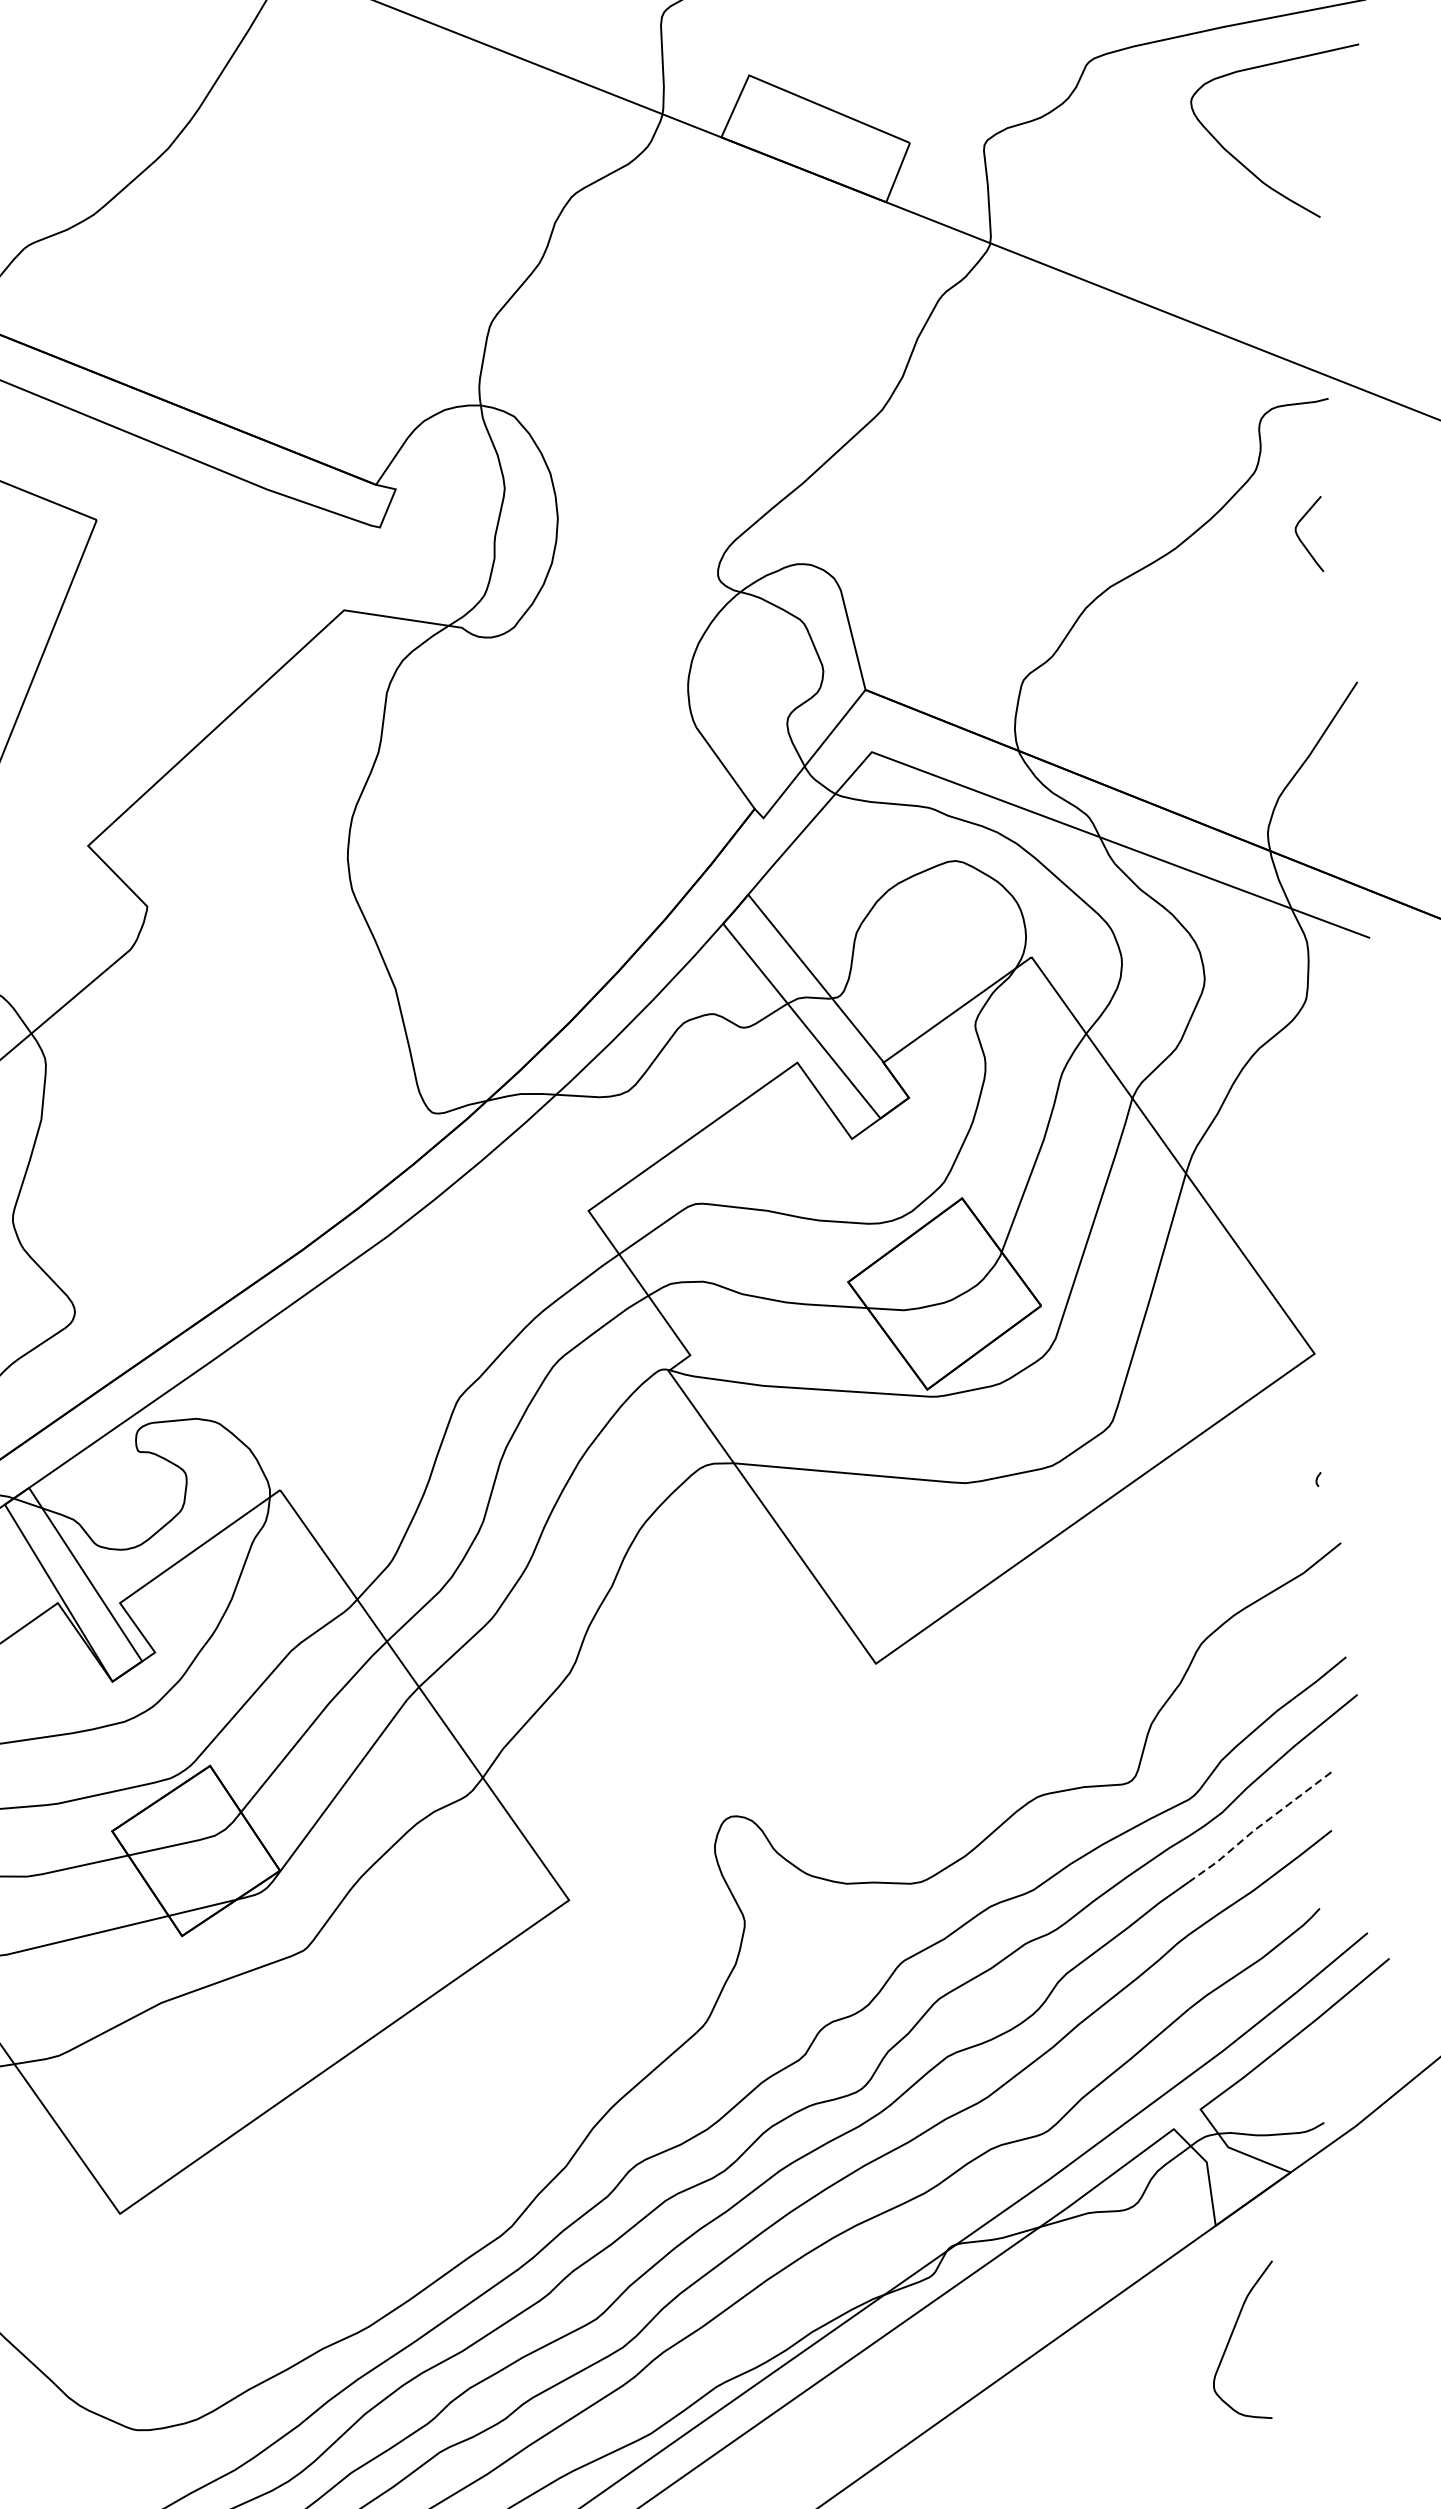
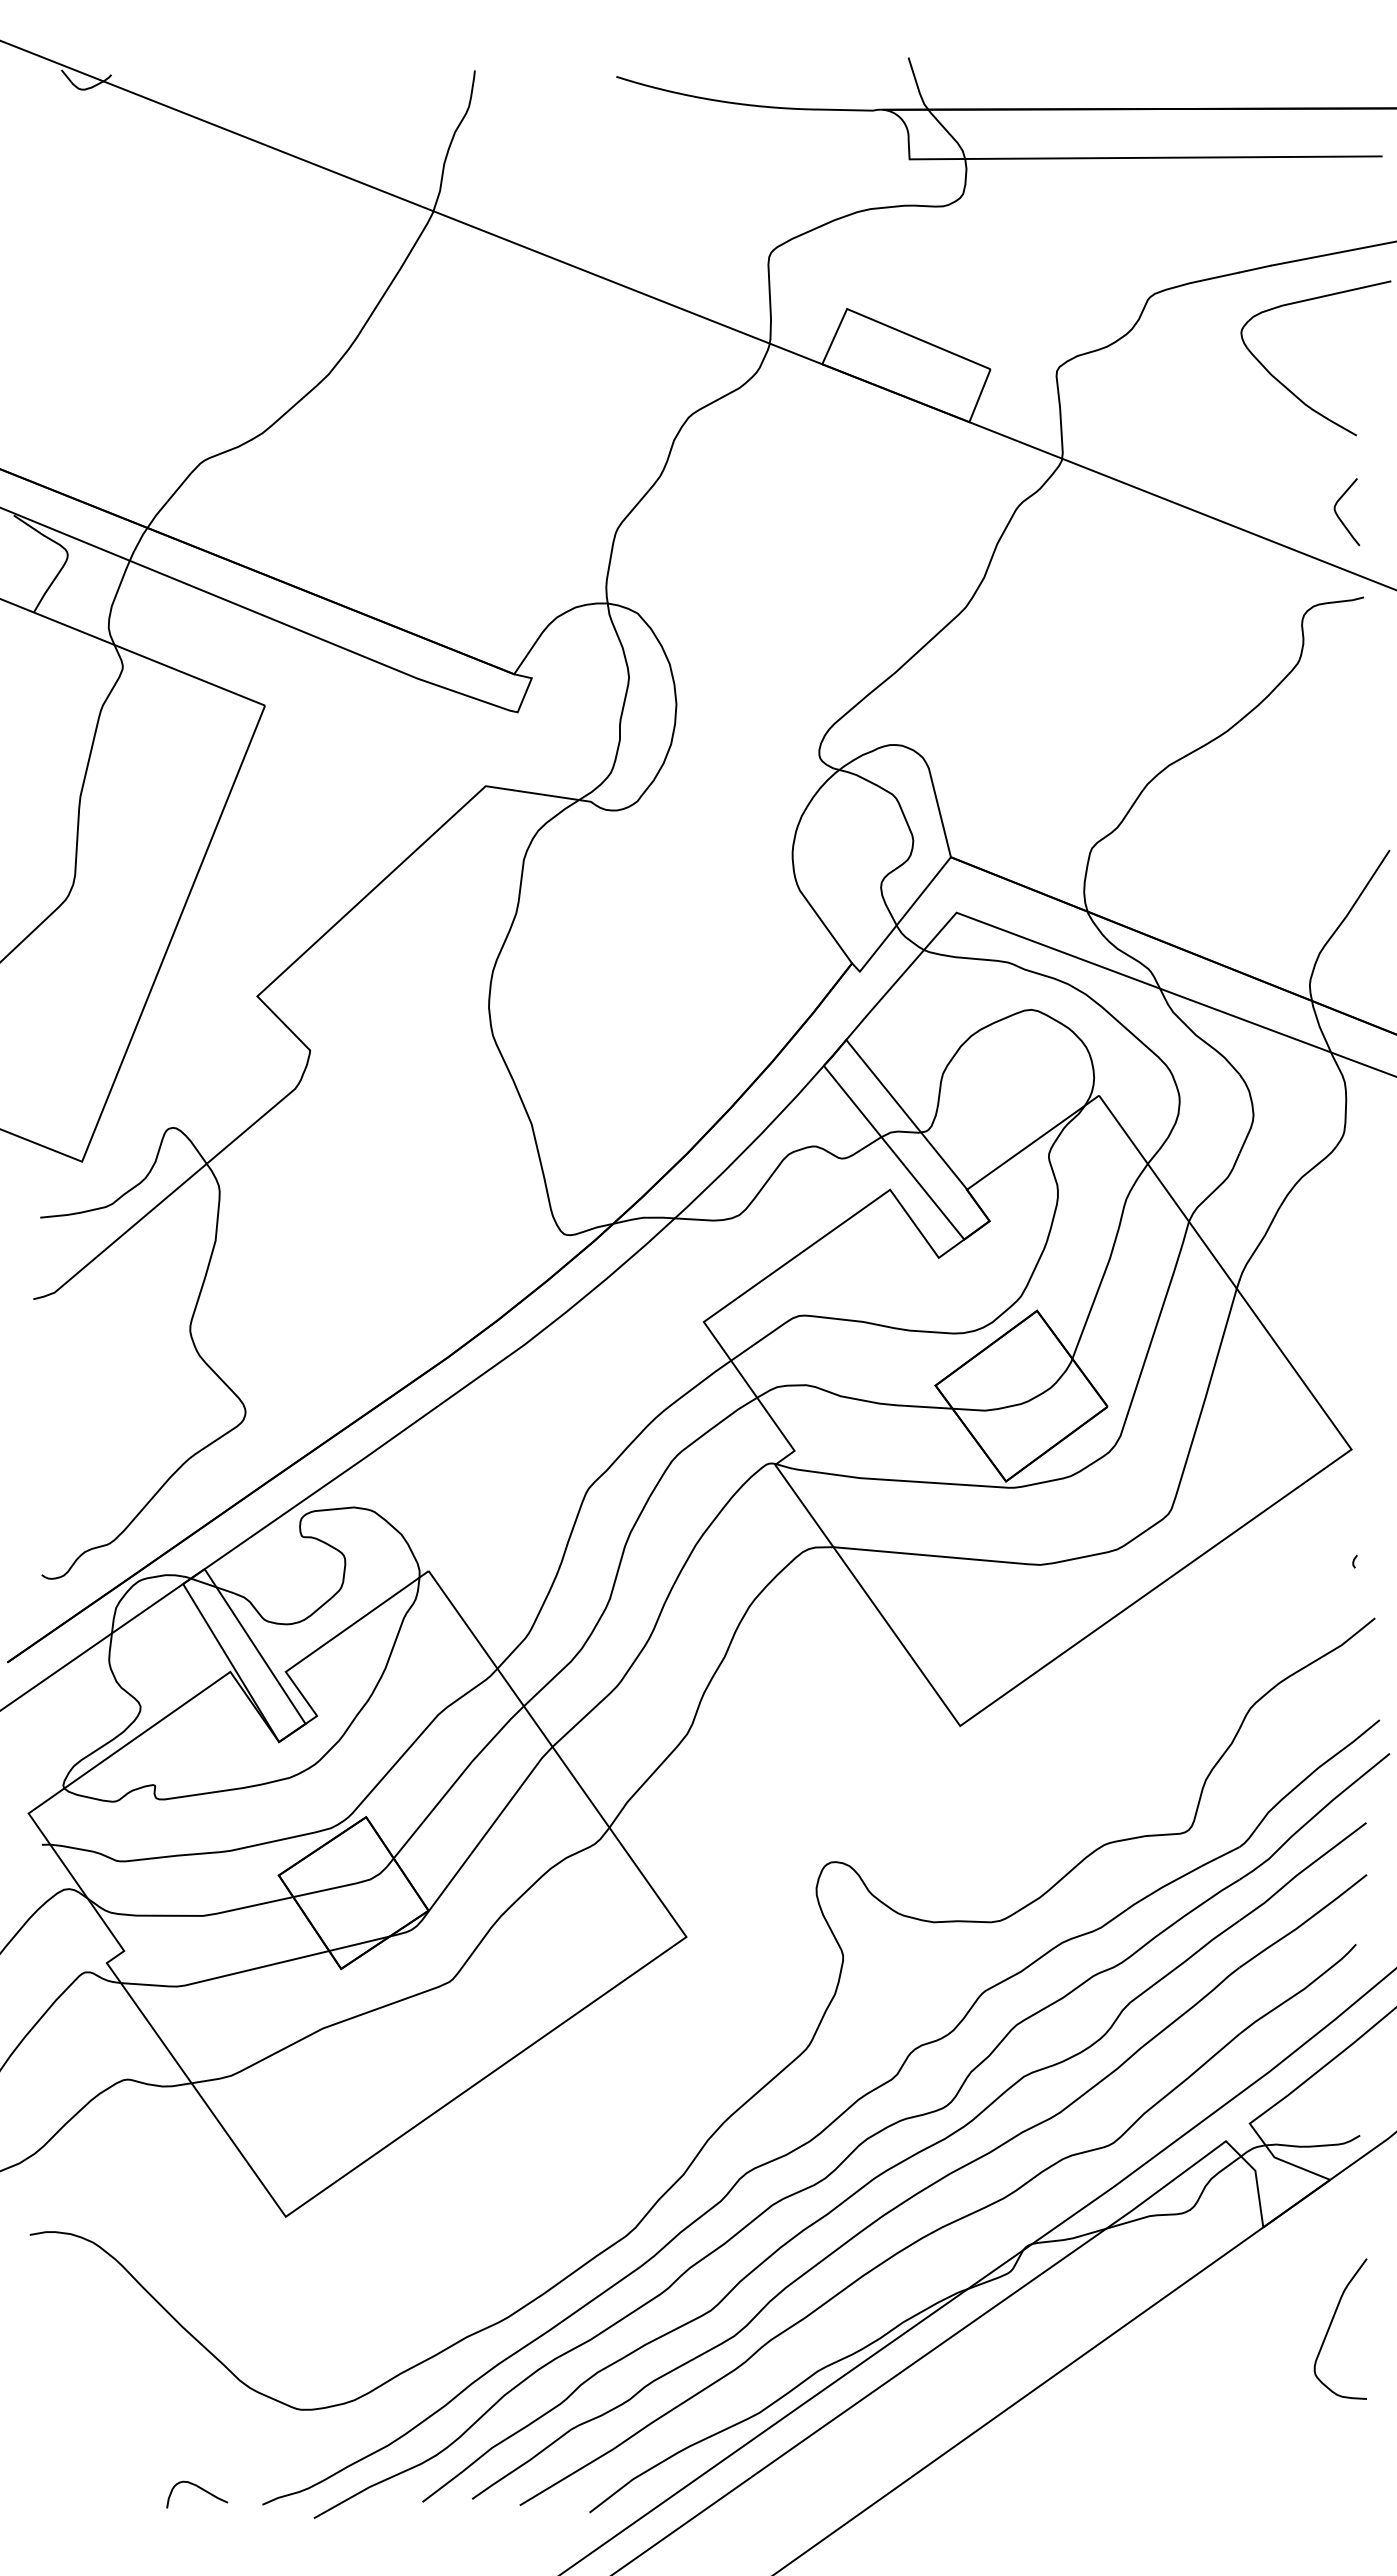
curve: (1301, 538) -> (1339, 516), moved
line: (1258, 1826) -> (1301, 1871), dashed -> solid
curve: (1232, 2335) -> (1331, 2325), moved

